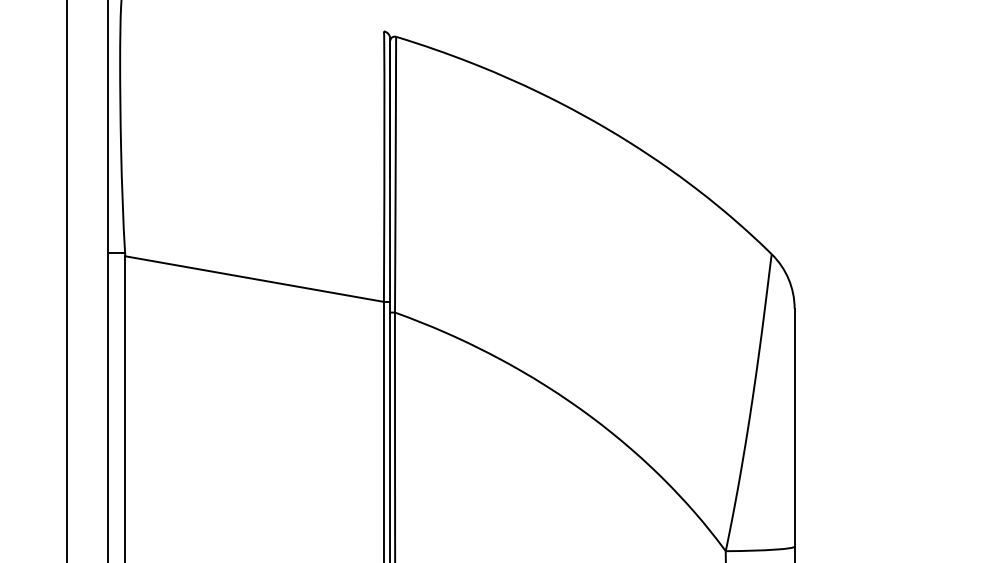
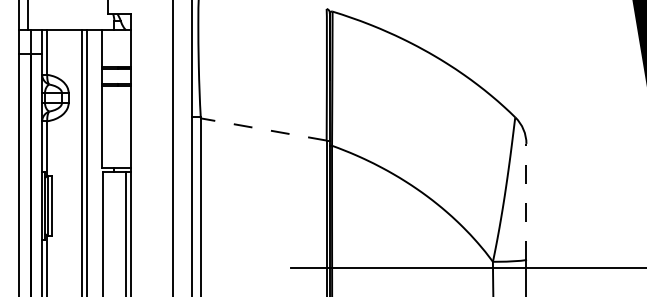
line: (254, 279) -> (263, 129), solid -> dashed
line: (794, 427) -> (526, 201), solid -> dashed

